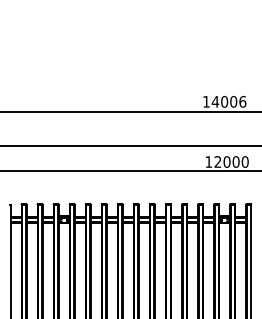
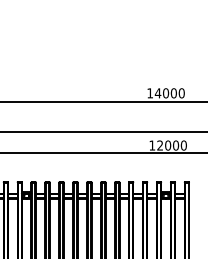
text: (242, 101) -> (181, 93), 14006 -> 14000

